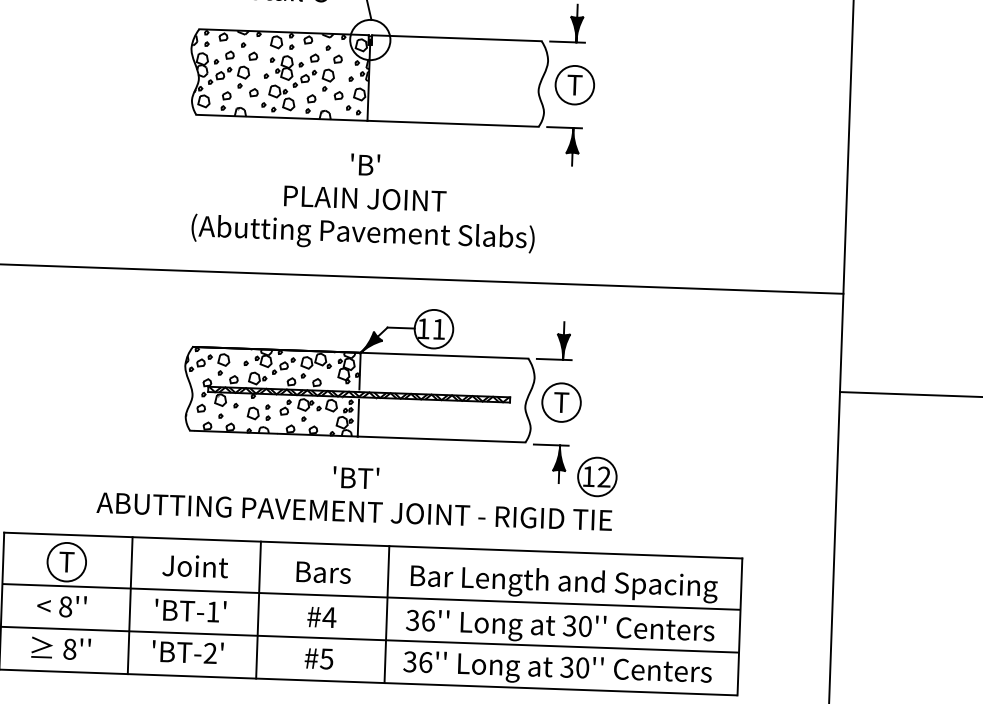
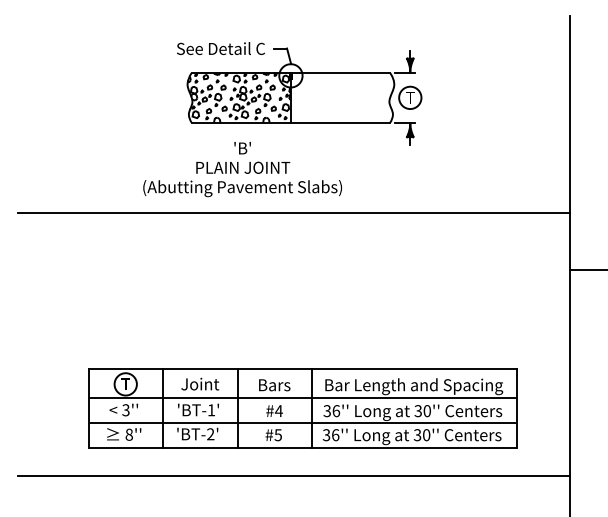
text: (363, 201) -> (242, 169), moved
part: (359, 413) -> (292, 292), removed
text: (64, 607) -> (125, 410), 8'' -> 3''

